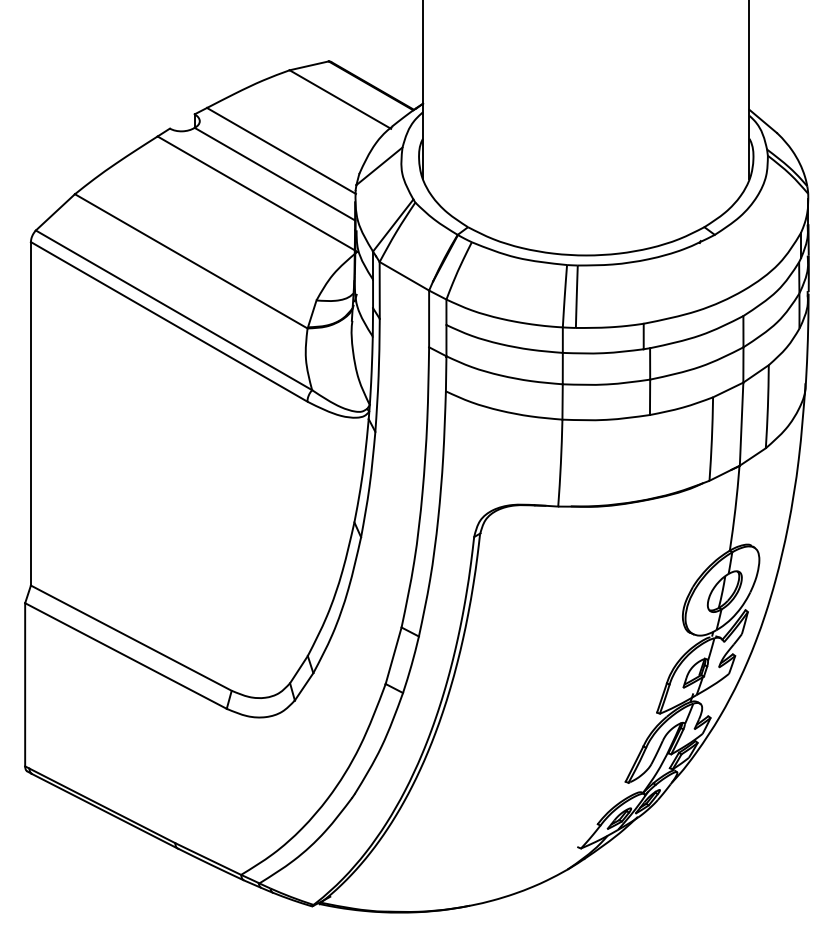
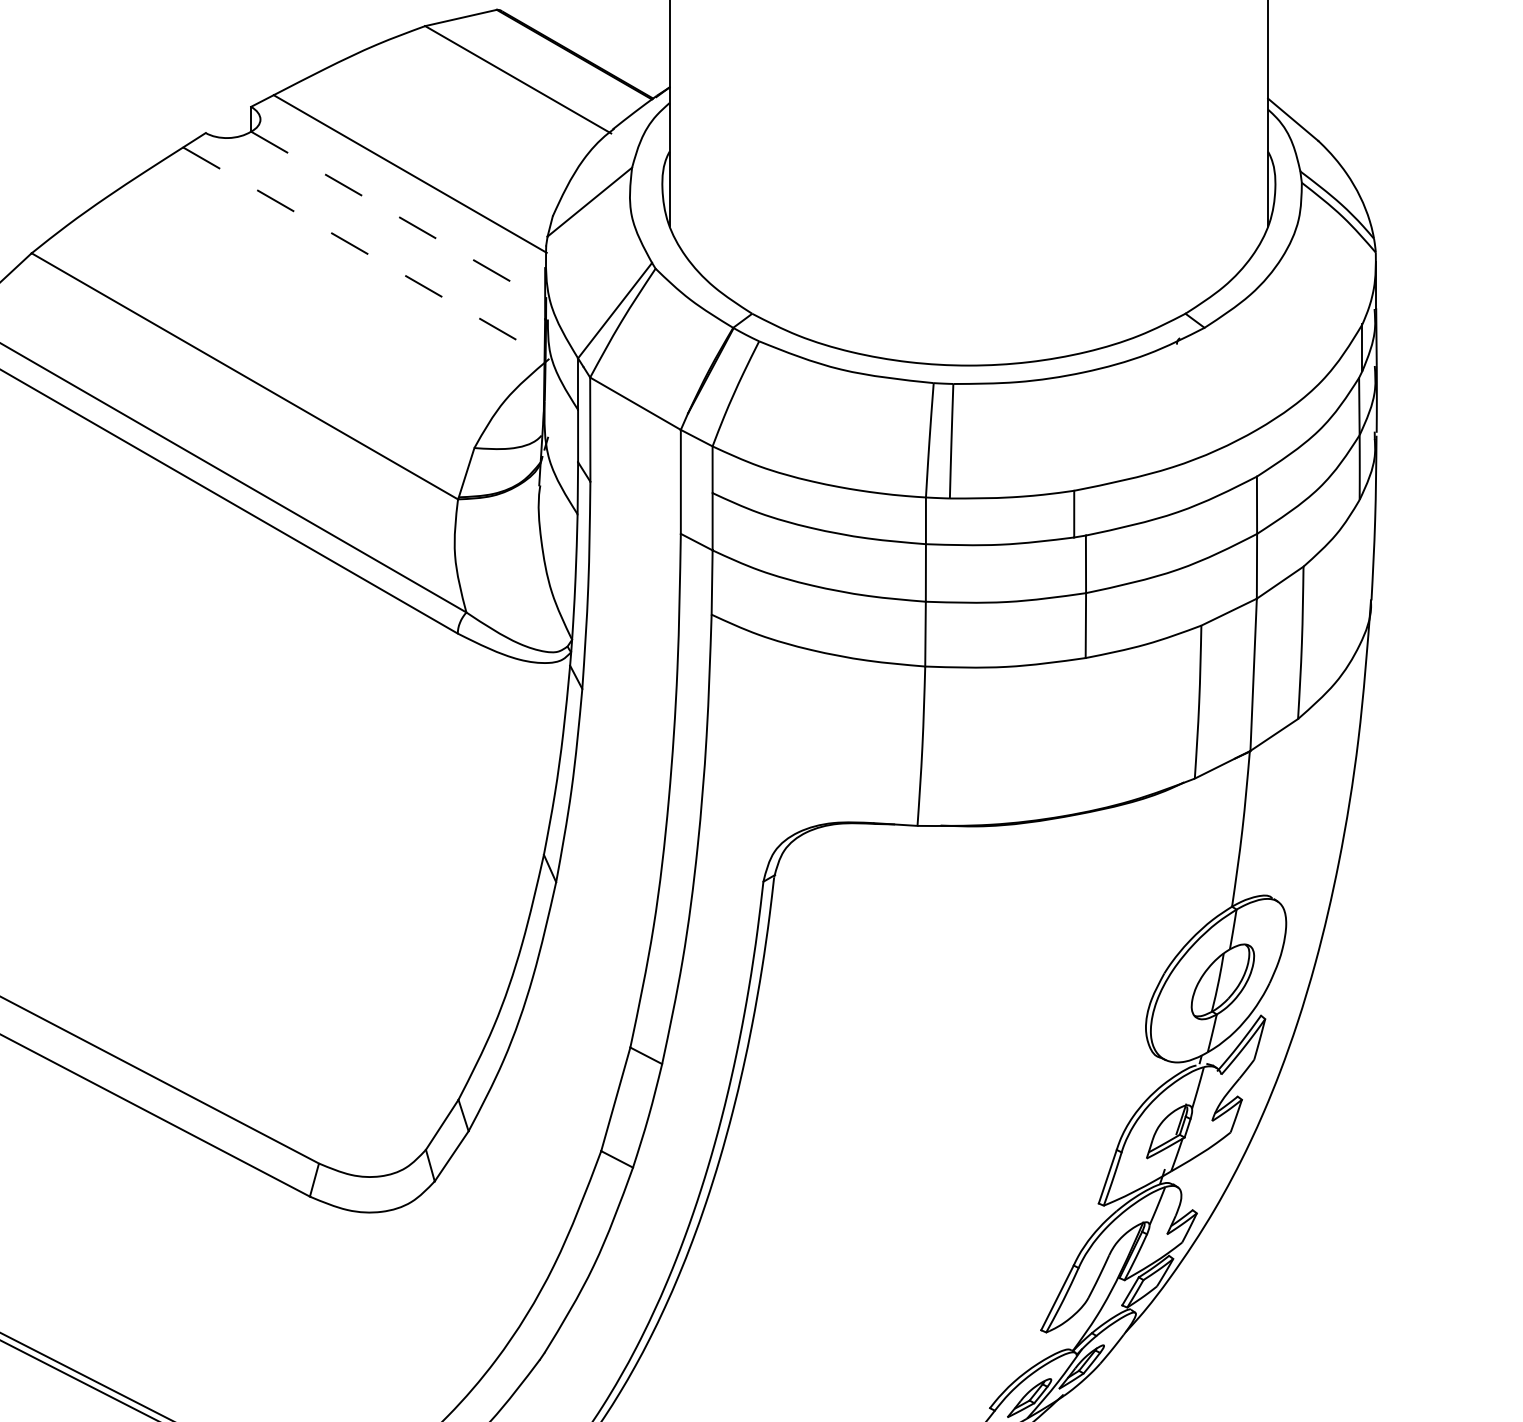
line: (274, 174) -> (397, 217), solid -> dashed
line: (257, 194) -> (366, 253), solid -> dashed

